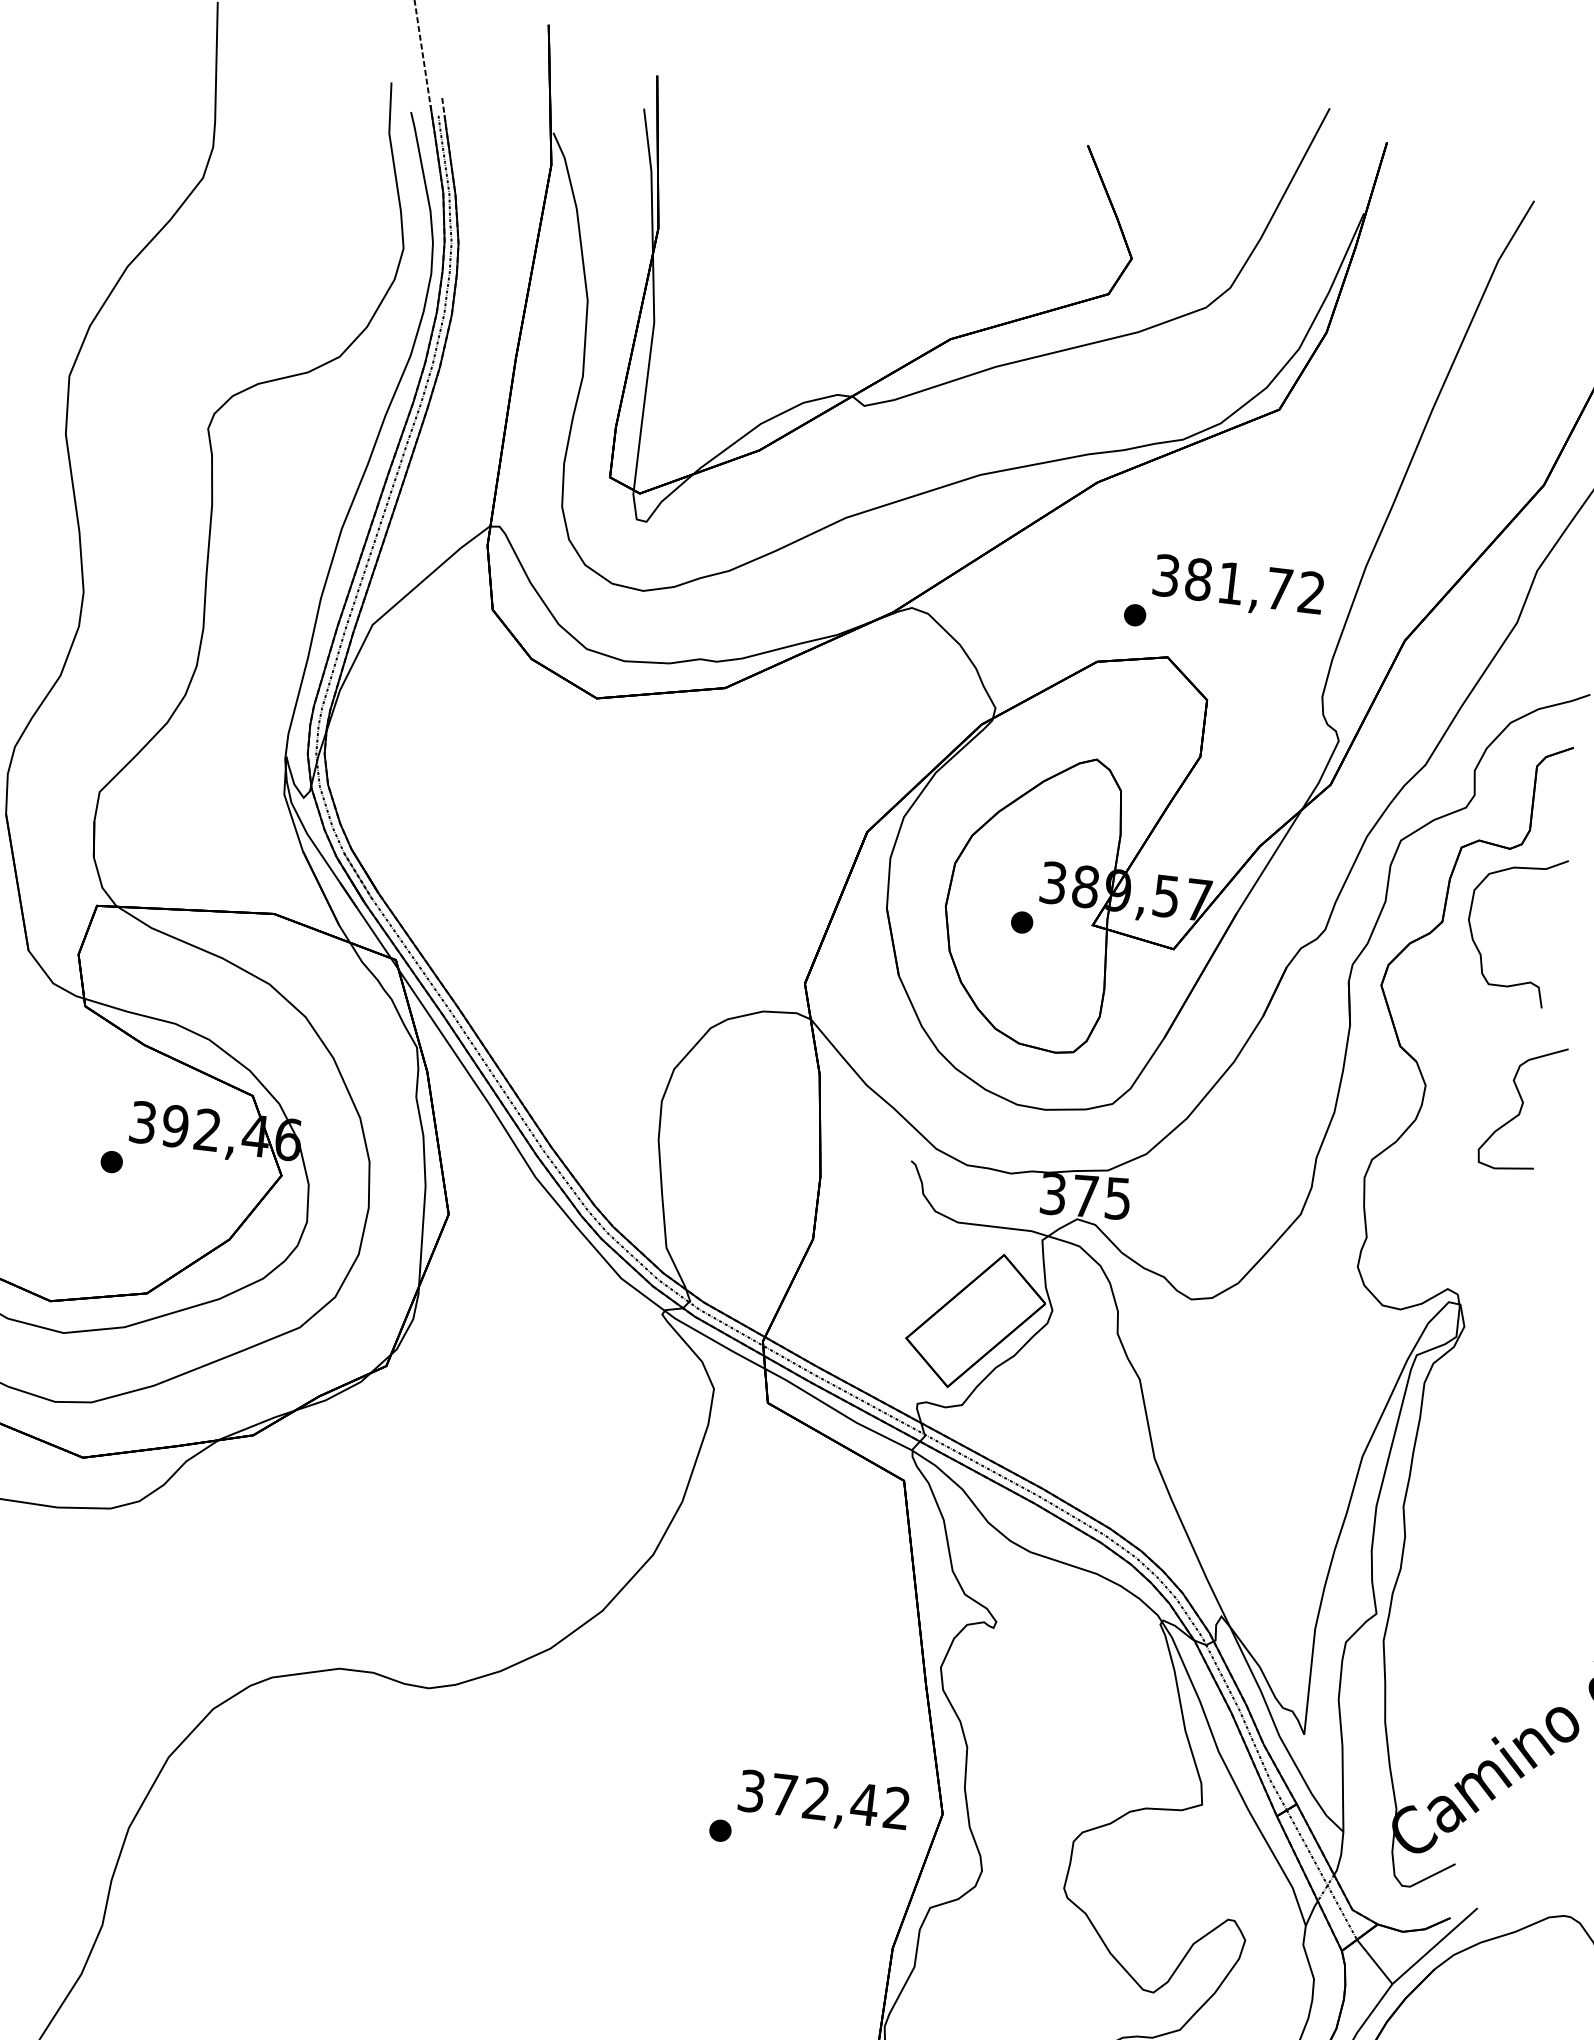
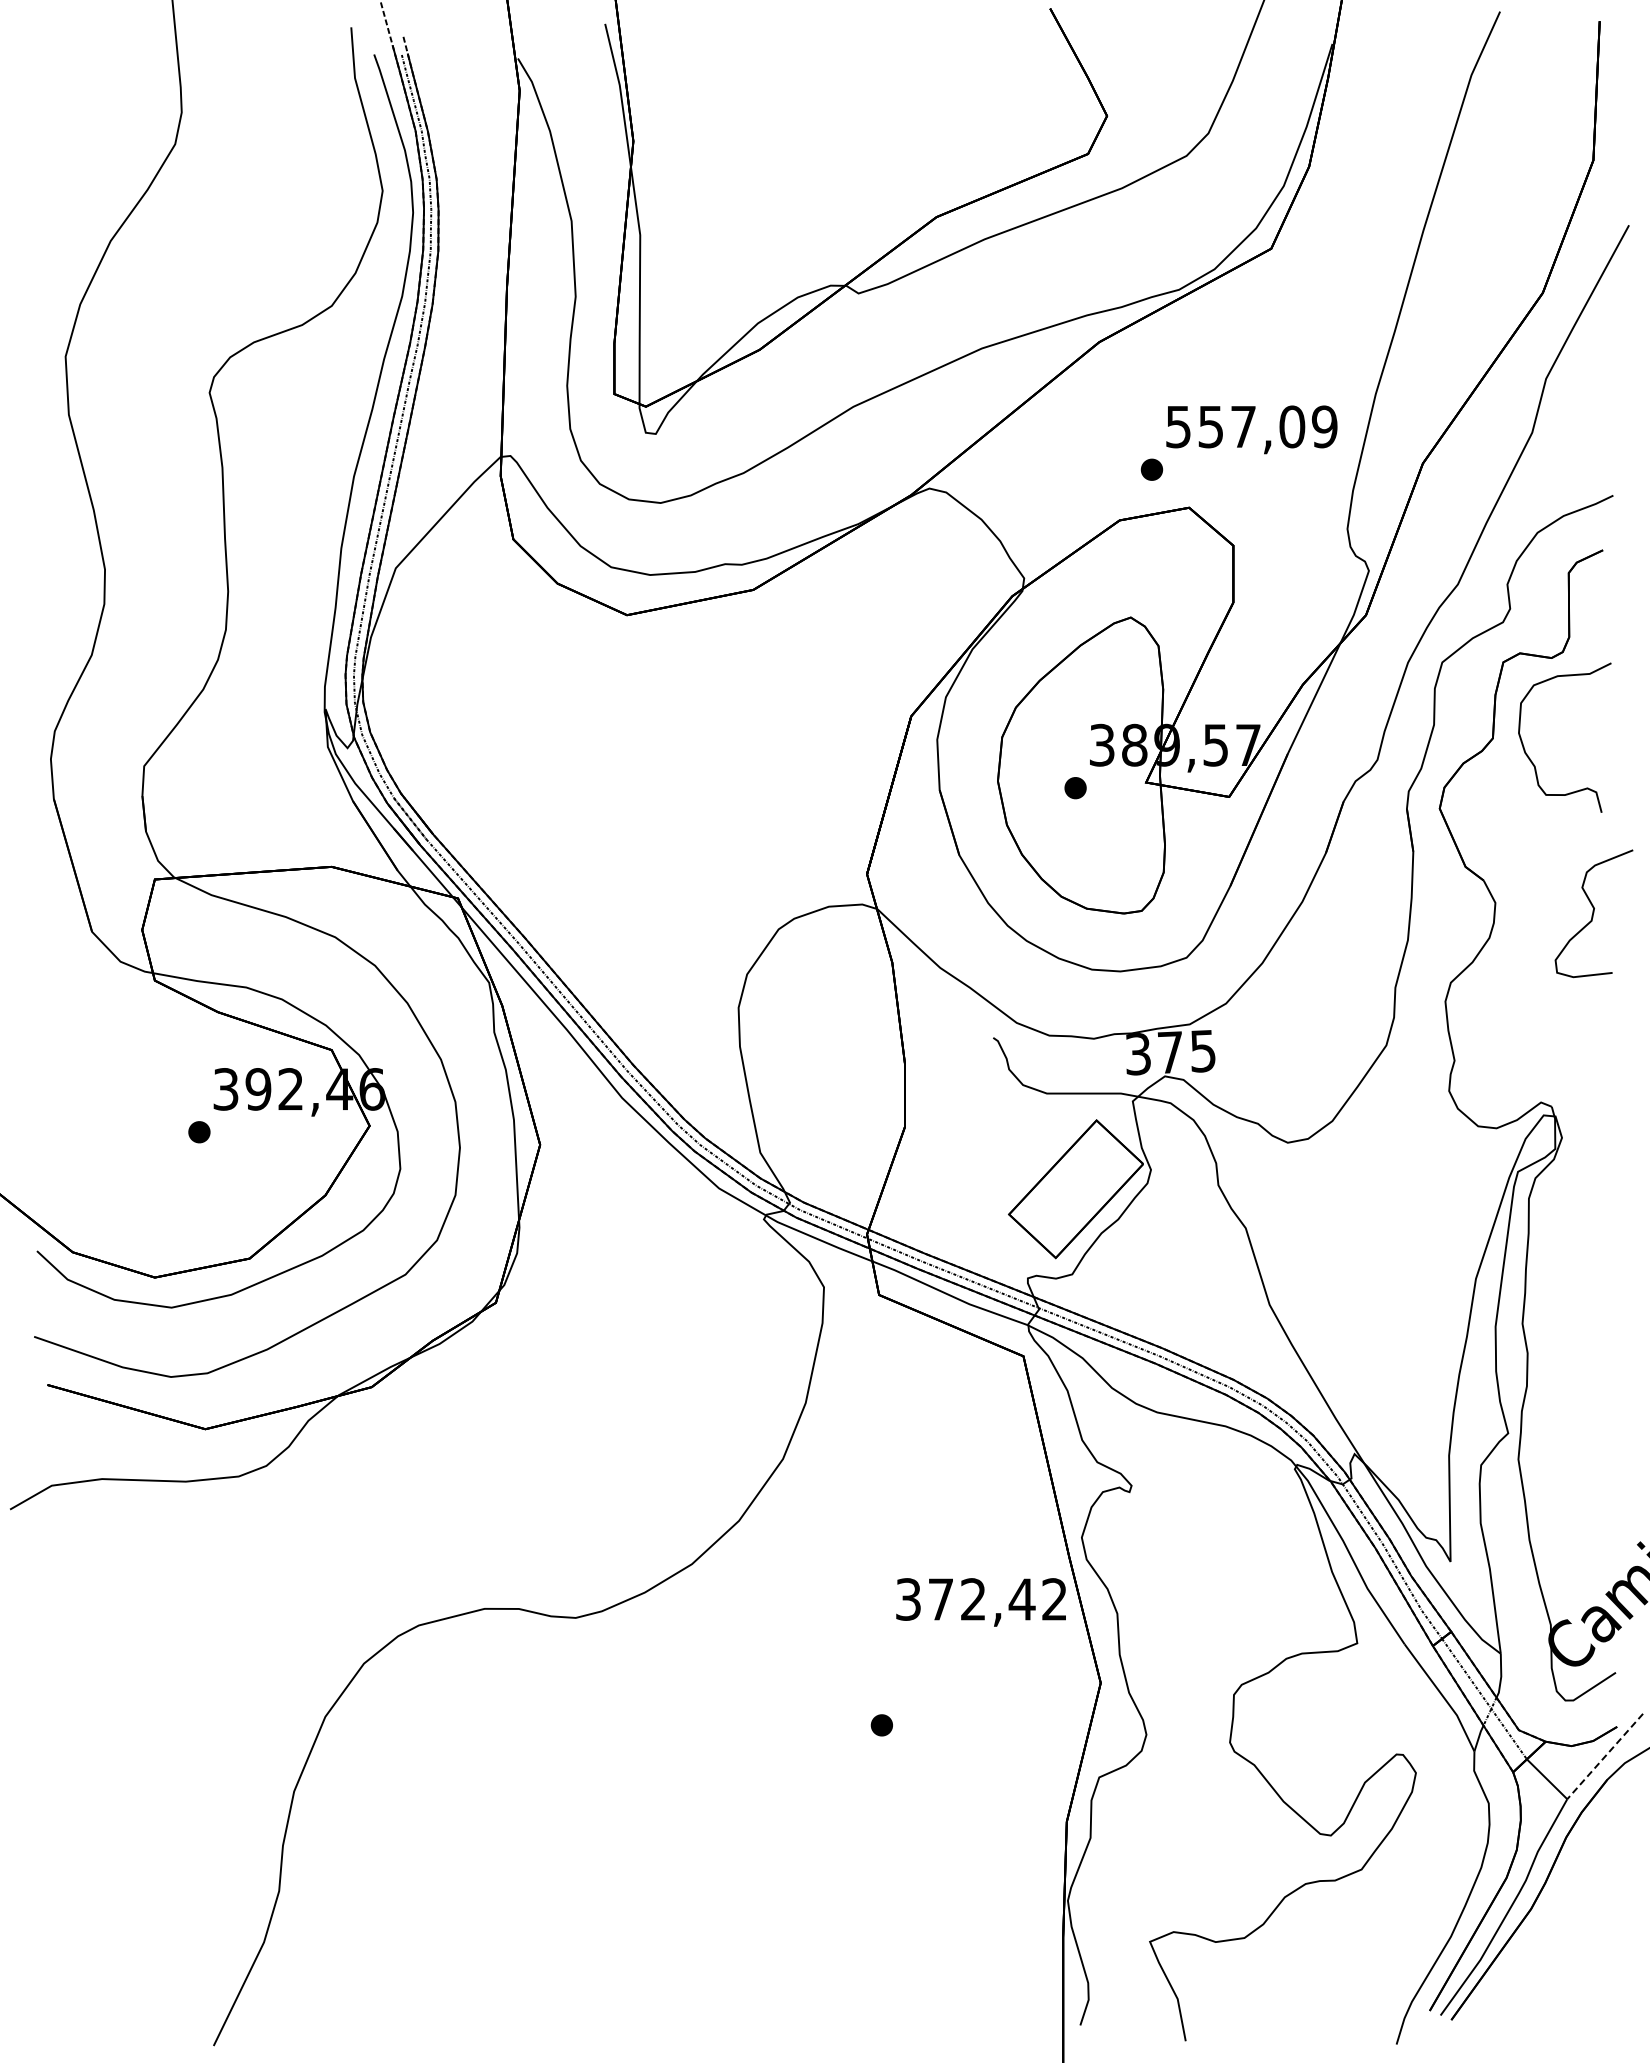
text: (1239, 583) -> (1251, 426), 381,72 -> 557,09
text: (822, 1802) -> (980, 1602), moved
line: (1434, 1945) -> (1604, 1756), solid -> dashed

